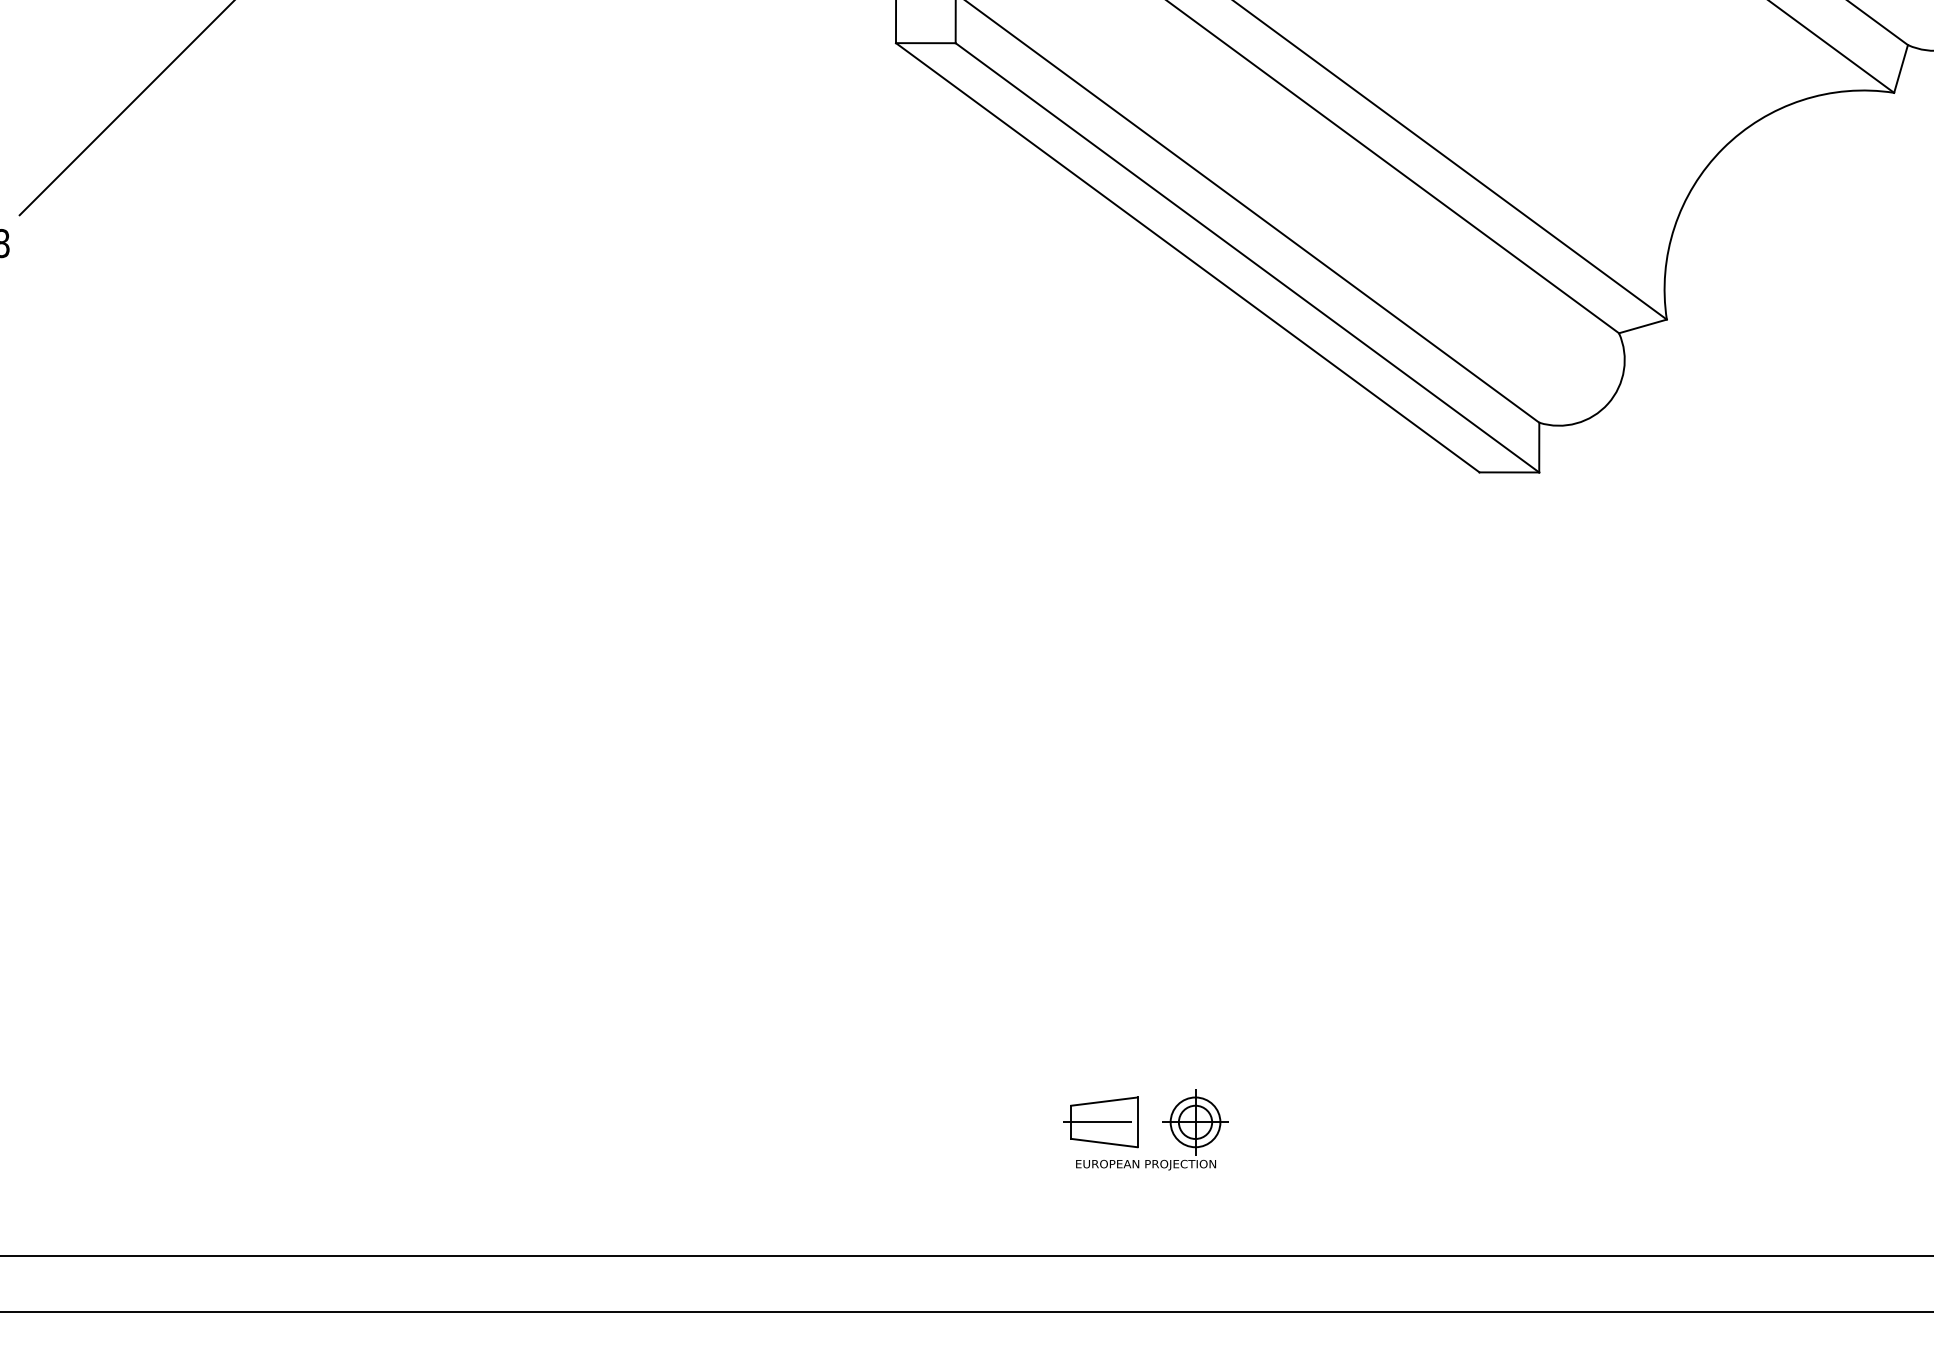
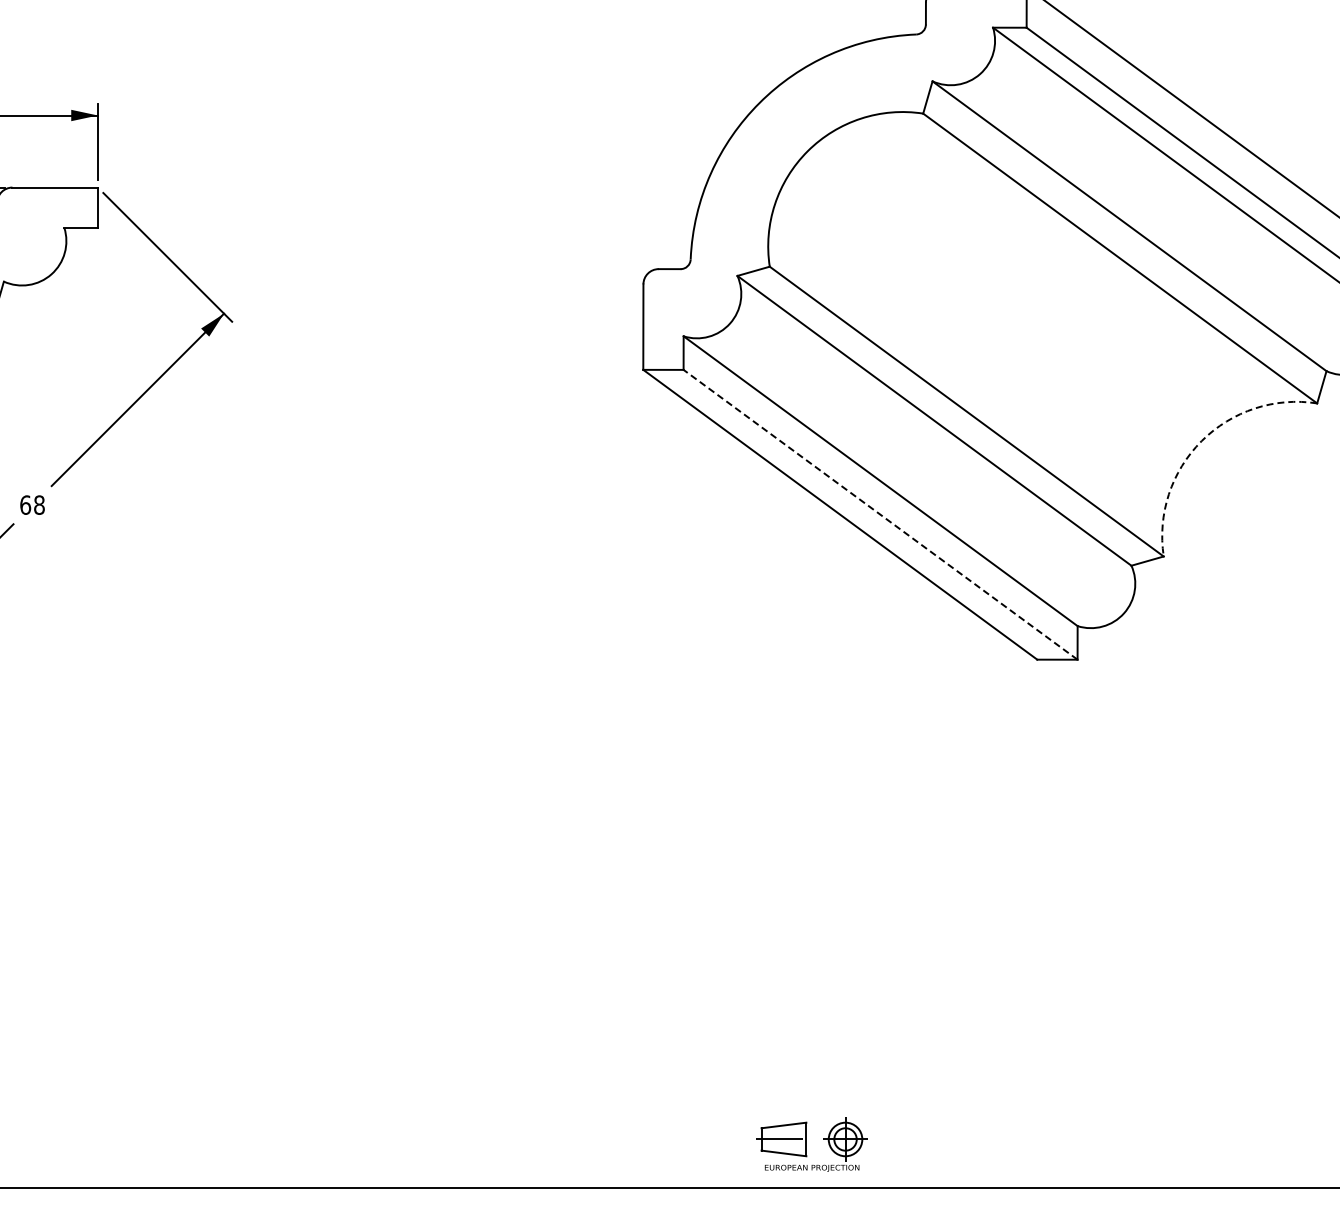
arc: (1722, 149) -> (1201, 441), solid -> dashed
line: (1247, 257) -> (880, 514), solid -> dashed
part: (1145, 1129) -> (811, 1144), moved

